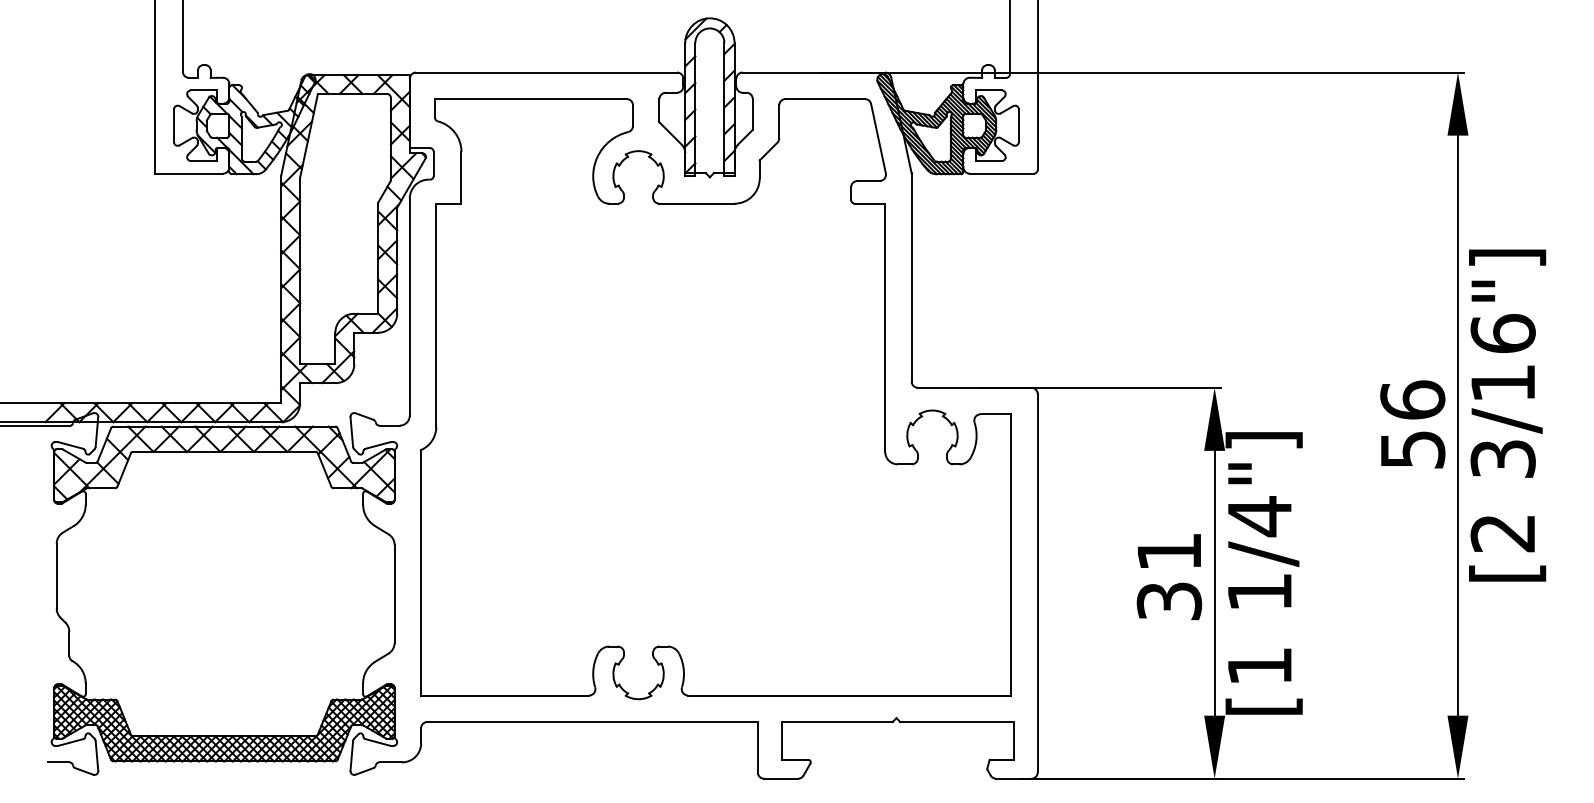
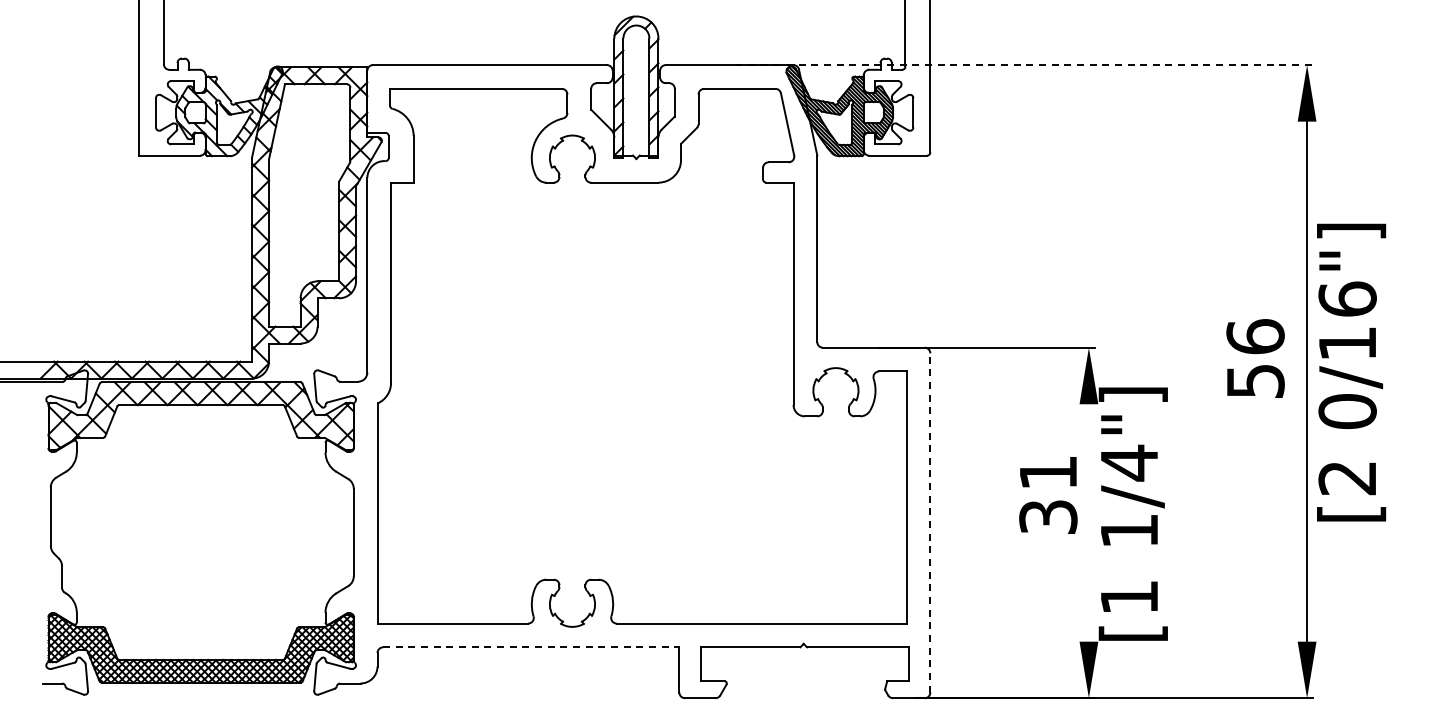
line: (1142, 73) -> (1024, 65), solid -> dashed
text: (1412, 424) -> (1255, 358), moved
text: (1503, 458) -> (1347, 411), 3/16"] -> 0/16"]
text: (1169, 577) -> (1048, 495), moved
line: (1037, 582) -> (930, 522), solid -> dashed
line: (1214, 582) -> (1088, 522), removed
line: (592, 722) -> (531, 647), solid -> dashed

